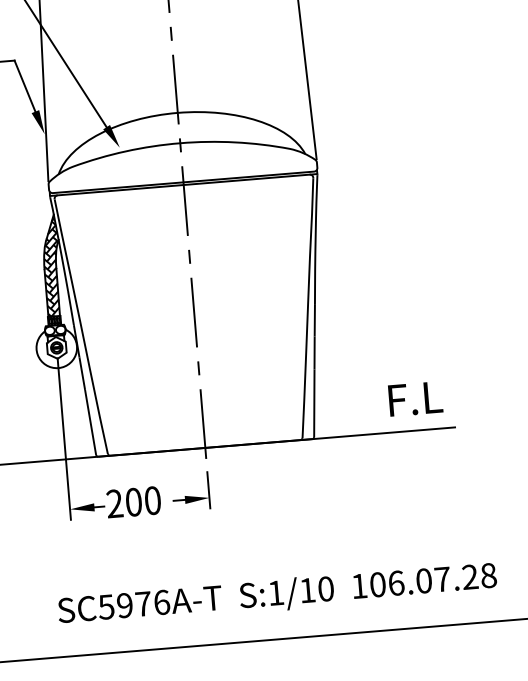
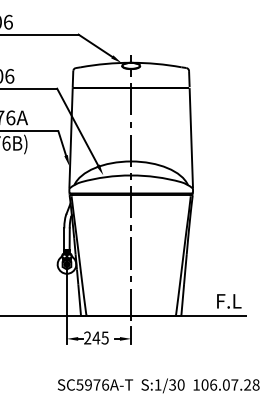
hatch: (51, 265) -> (67, 226), removed
text: (142, 500) -> (100, 337), 200 -> 245
text: (307, 589) -> (172, 384), S:1/10 -> S:1/30

